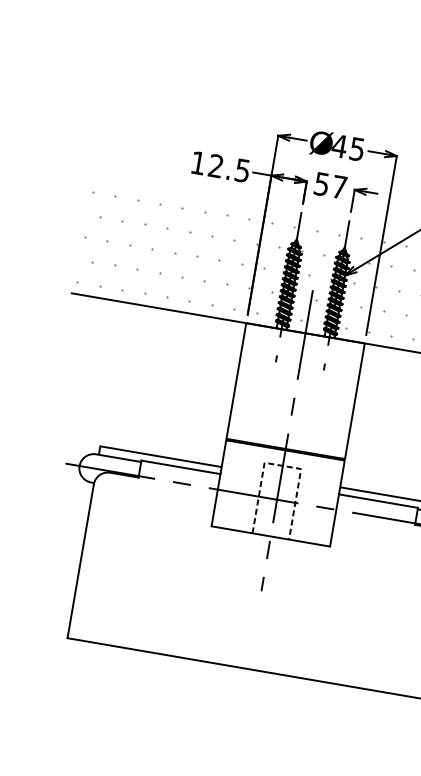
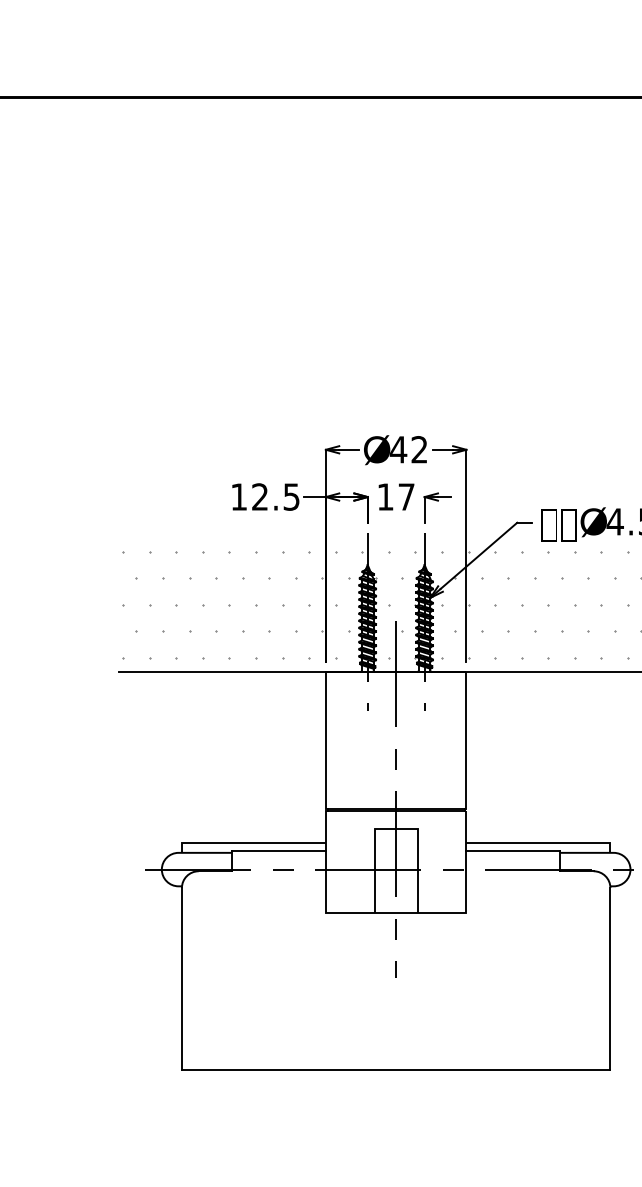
text: (357, 149) -> (419, 449), 45 -> 42
text: (321, 183) -> (385, 496), 57 -> 17
line: (283, 466) -> (396, 829), dashed -> solid

